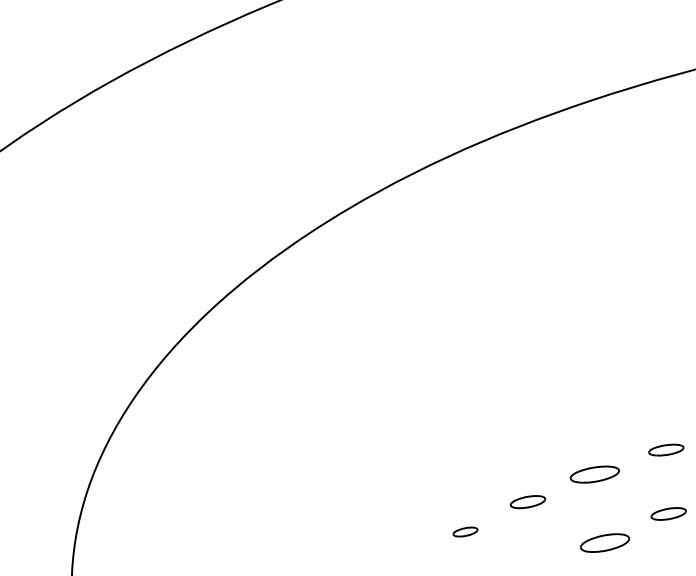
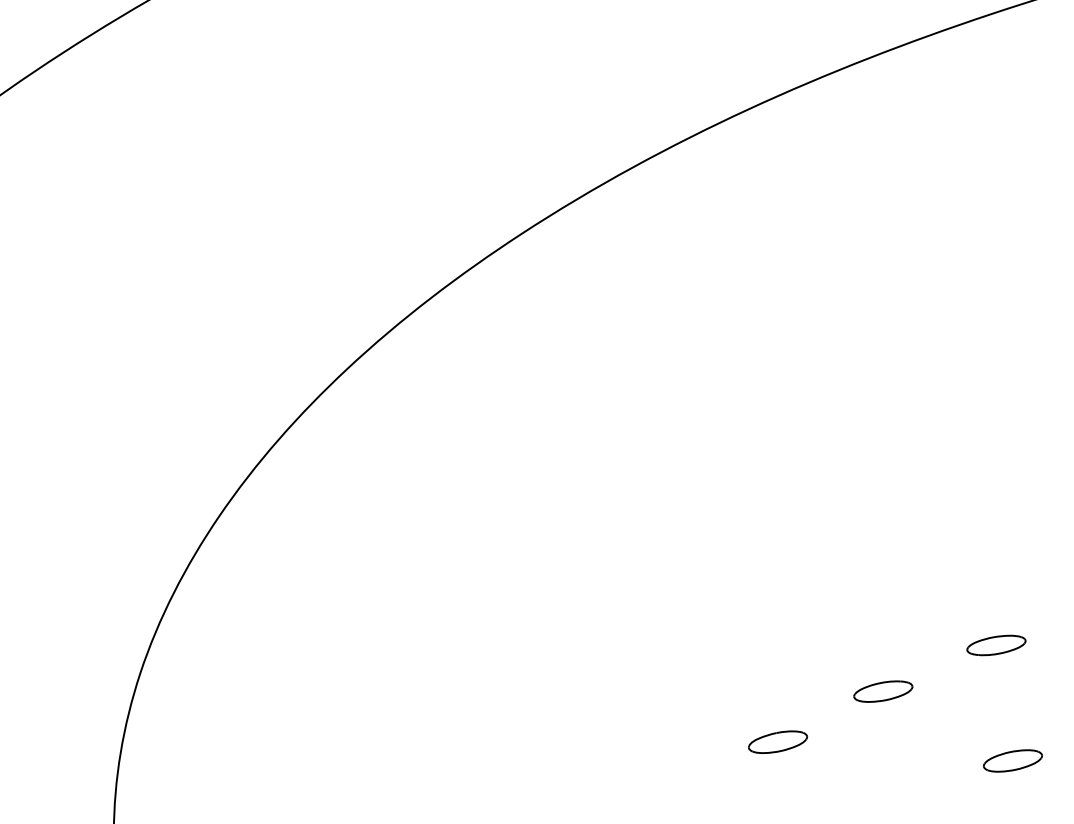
part: (595, 474) -> (997, 645), size x0.71
part: (465, 531) -> (777, 741), size x1.43
part: (604, 543) -> (1012, 761), size x0.71

